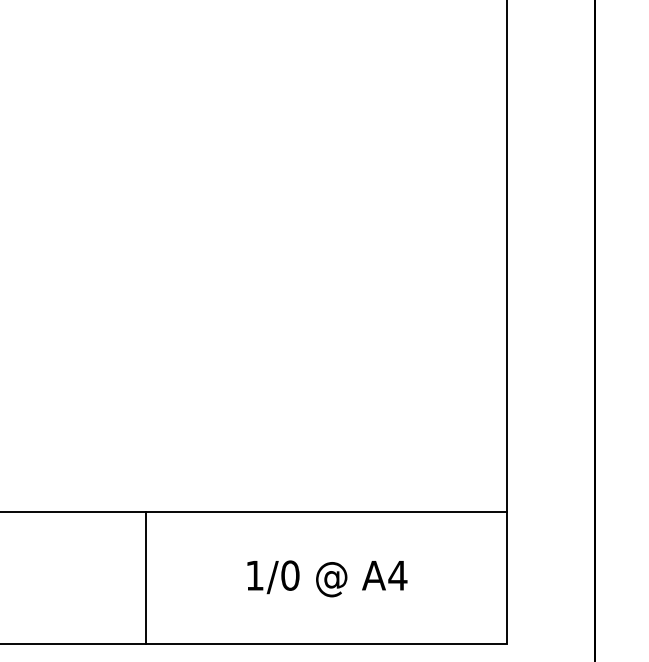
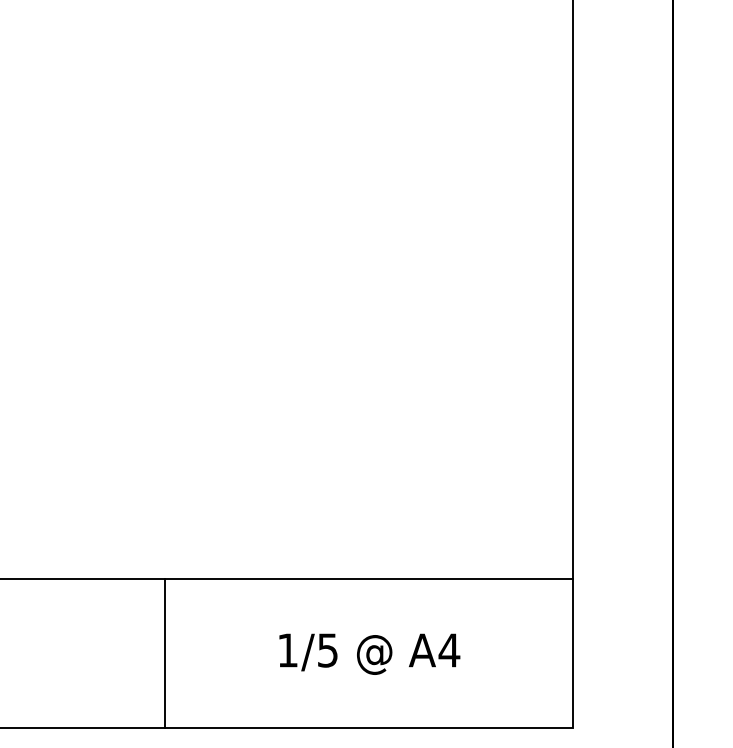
text: (290, 575) -> (328, 650), 1/0 -> 1/5

